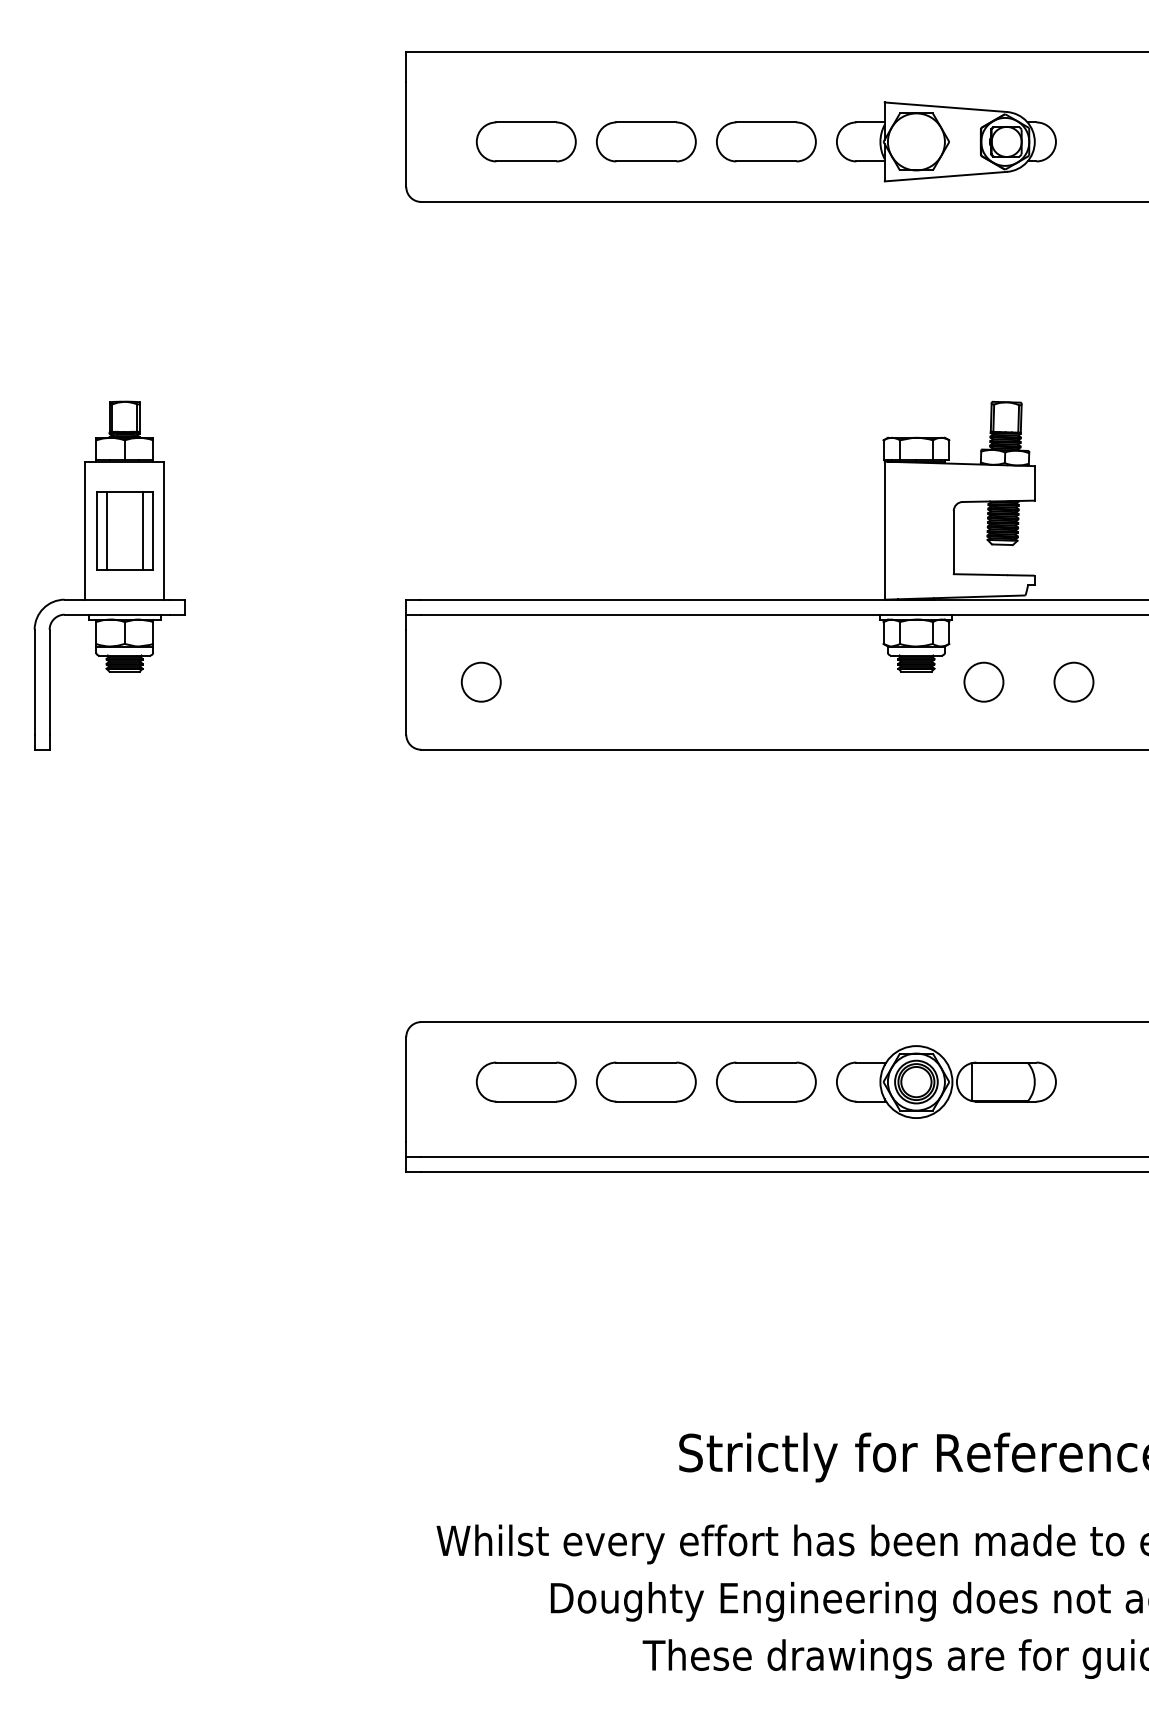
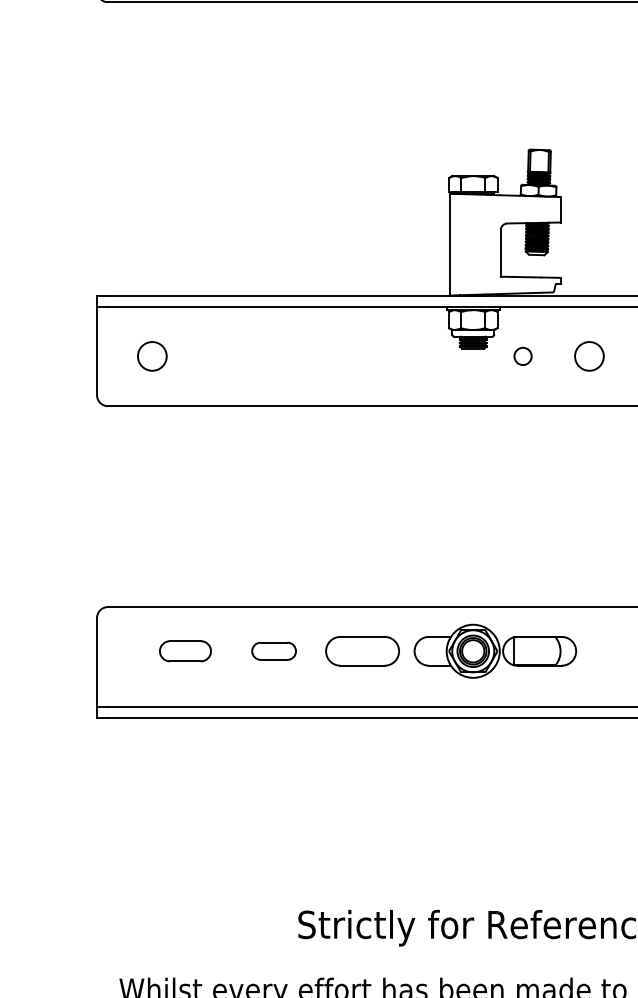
circle: (983, 681) -> (522, 355), size x0.6
part: (525, 1081) -> (184, 650), size x0.7
part: (646, 1081) -> (274, 650), size x0.6

